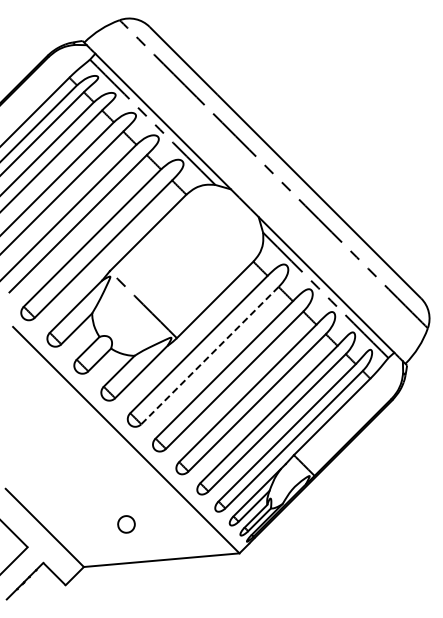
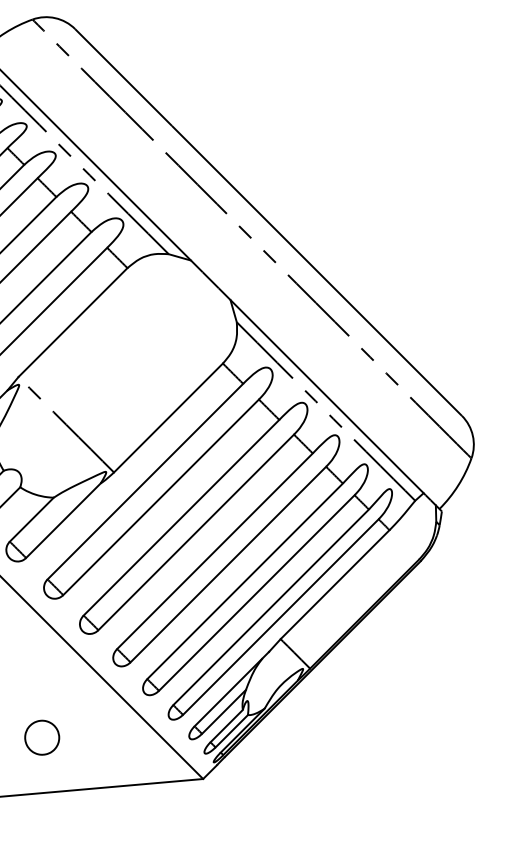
line: (209, 355) -> (160, 497), dashed -> solid
part: (126, 524) -> (42, 737), size x1.43

